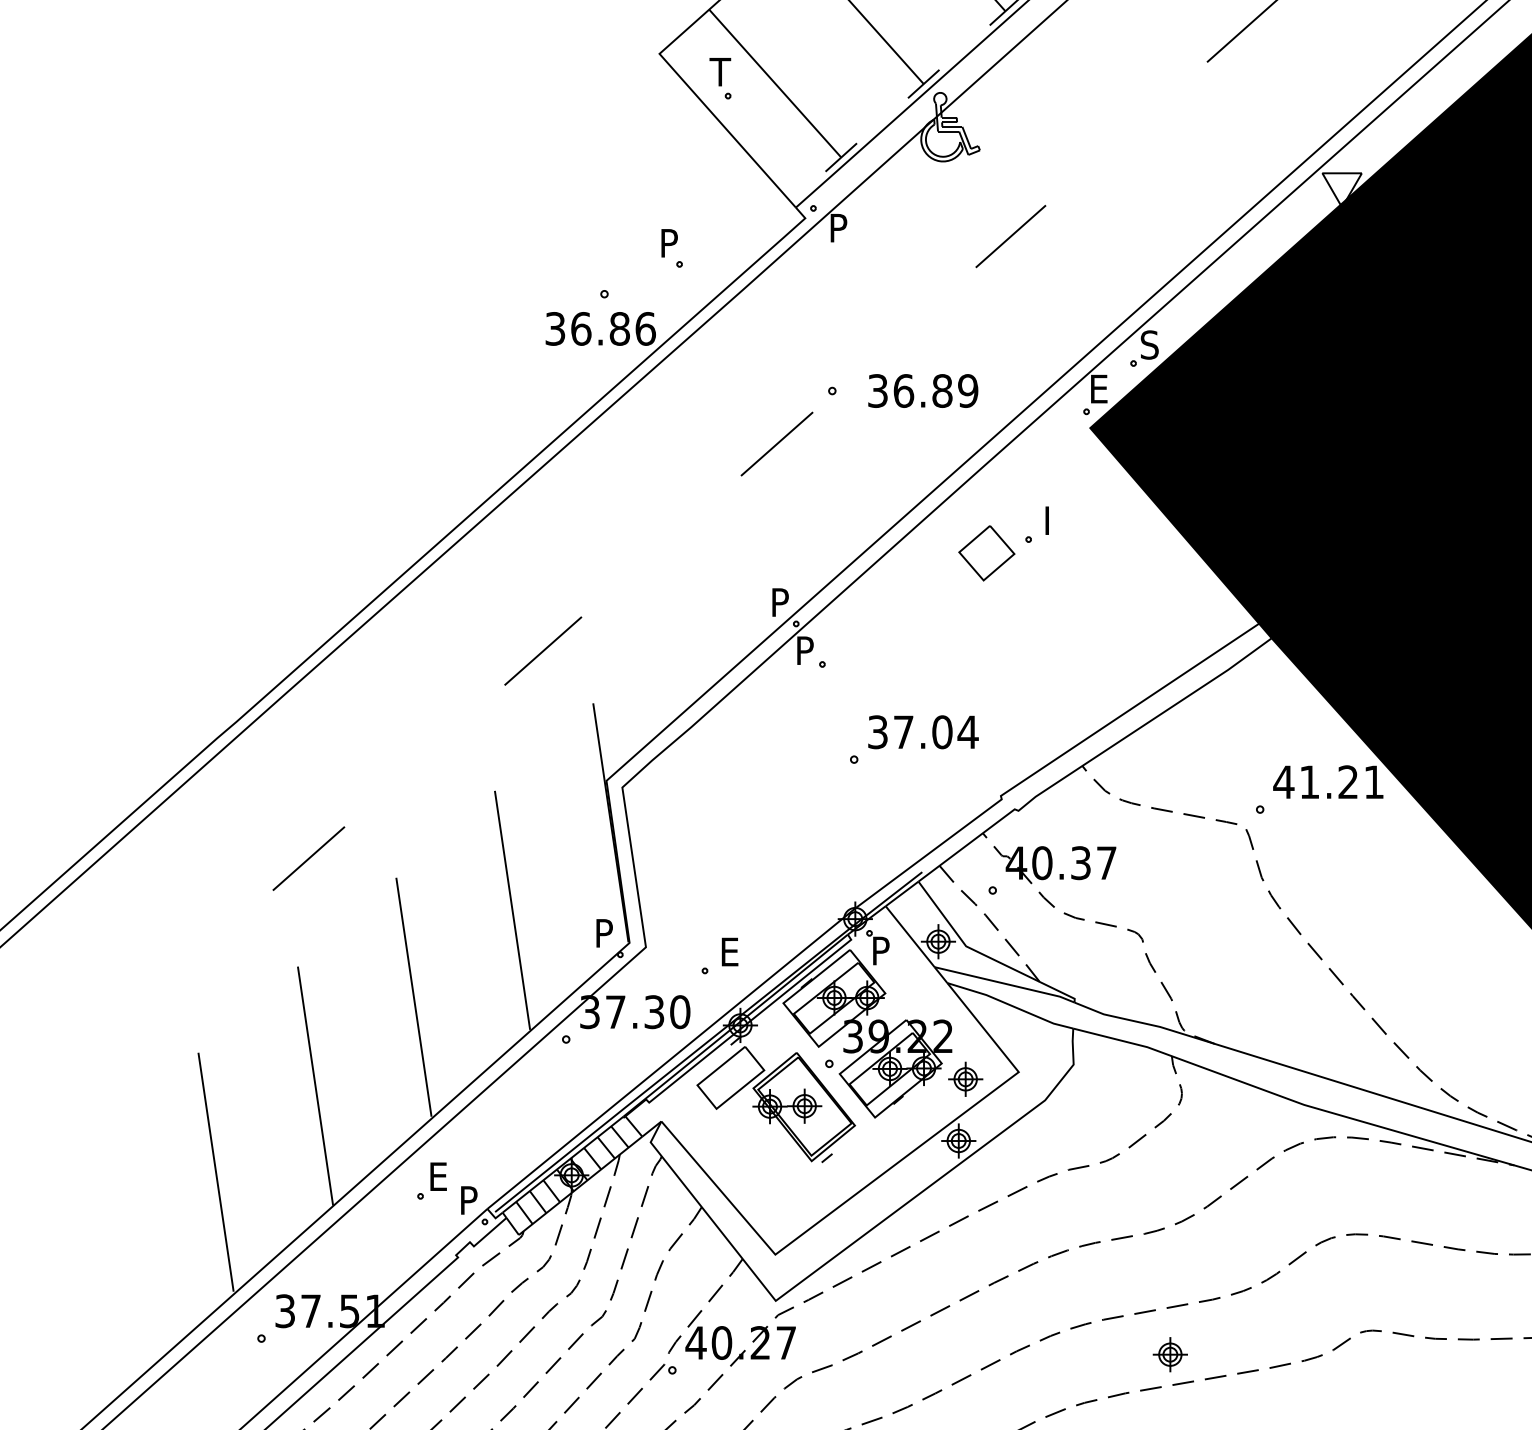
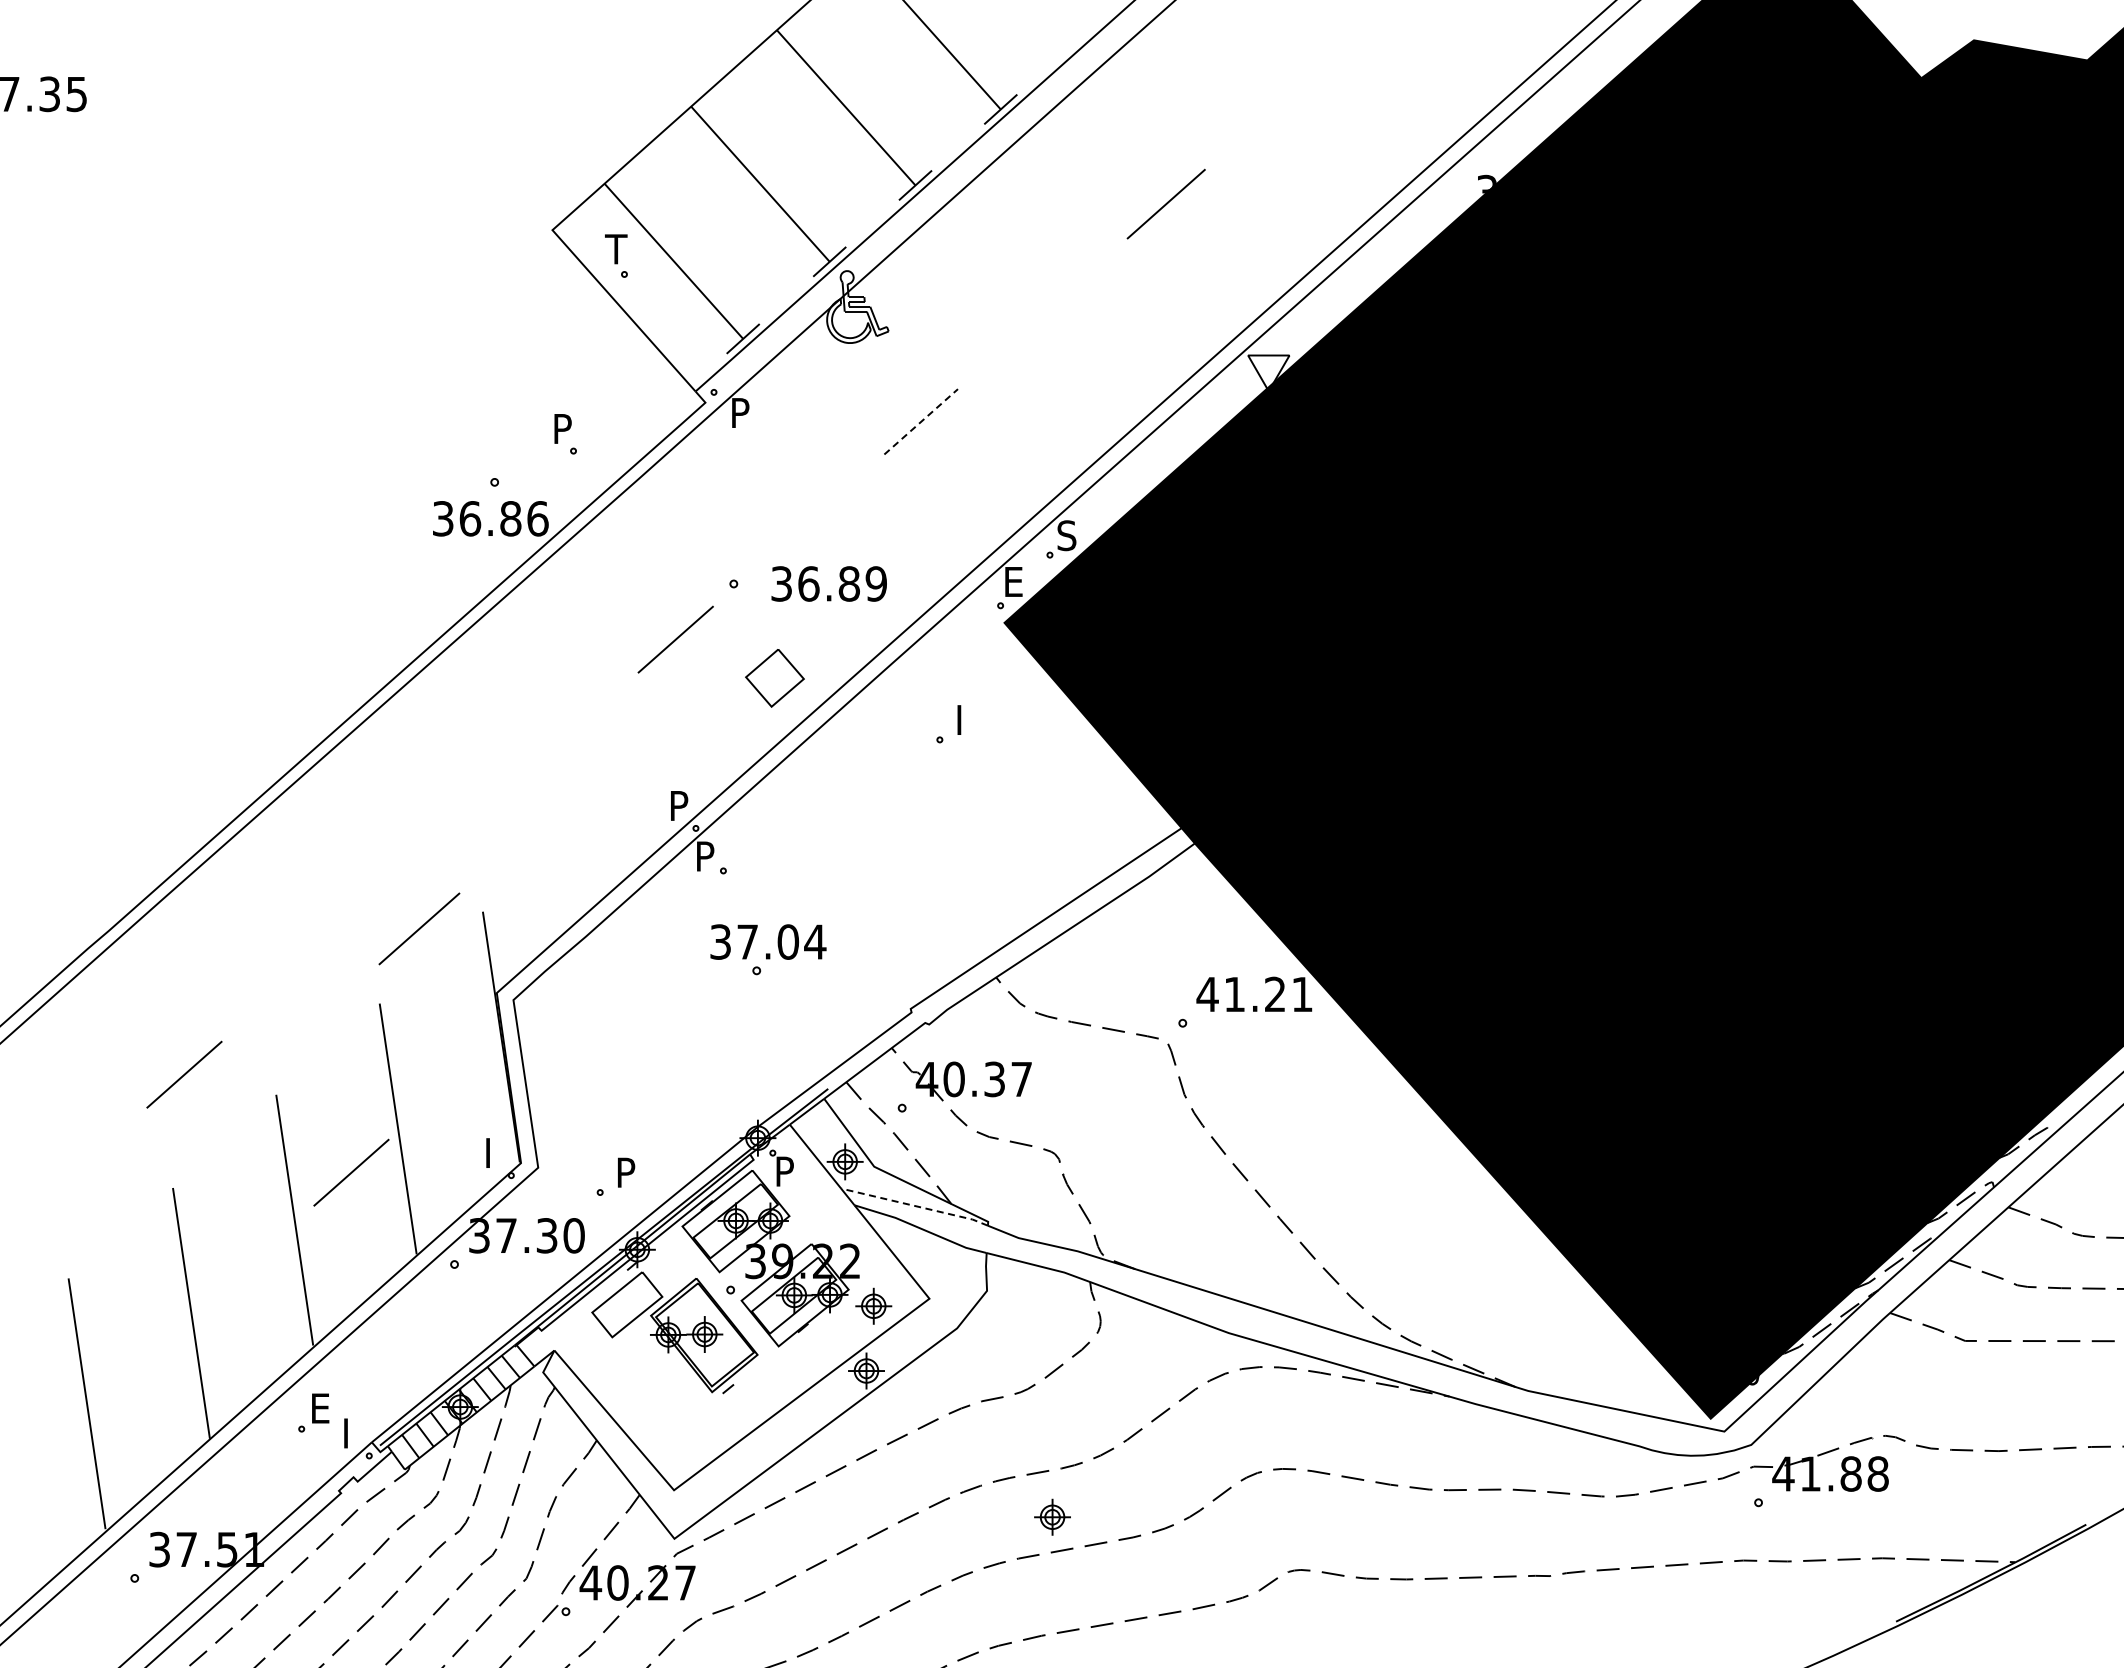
line: (1011, 236) -> (921, 421), solid -> dashed
part: (986, 553) -> (774, 678), moved
line: (543, 650) -> (419, 928), moved
text: (923, 731) -> (768, 941), moved
text: (606, 927) -> (496, 1146), P -> I
line: (468, 951) -> (351, 1172), added
text: (731, 951) -> (628, 1172), E -> P
line: (1005, 984) -> (915, 1206), solid -> dashed
text: (470, 1194) -> (354, 1427), P -> I
part: (1170, 1353) -> (1052, 1516), moved

